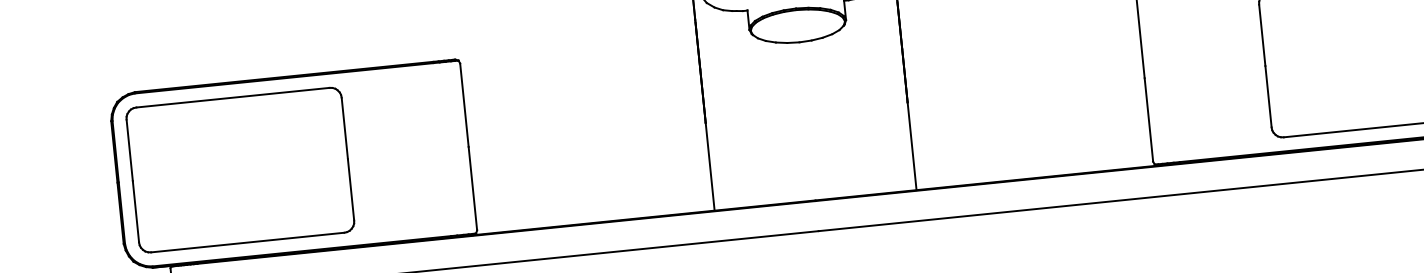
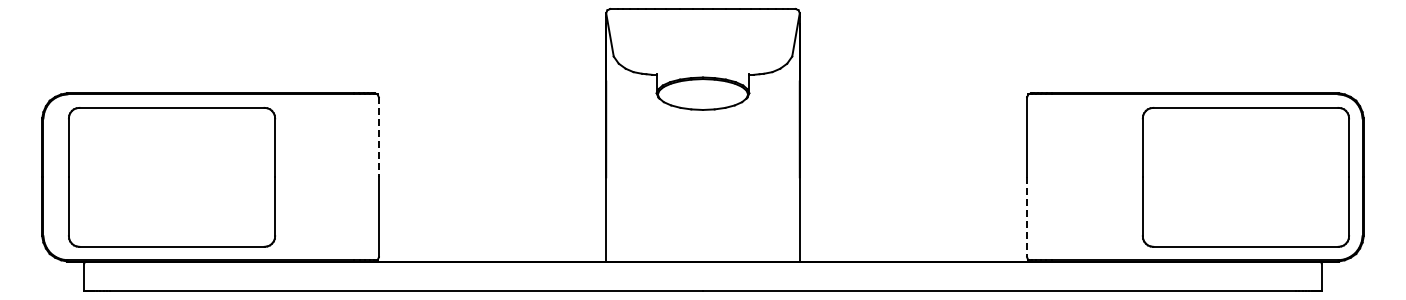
line: (464, 105) -> (378, 137), solid -> dashed
line: (1149, 120) -> (1027, 217), solid -> dashed
part: (240, 170) -> (172, 177), moved

